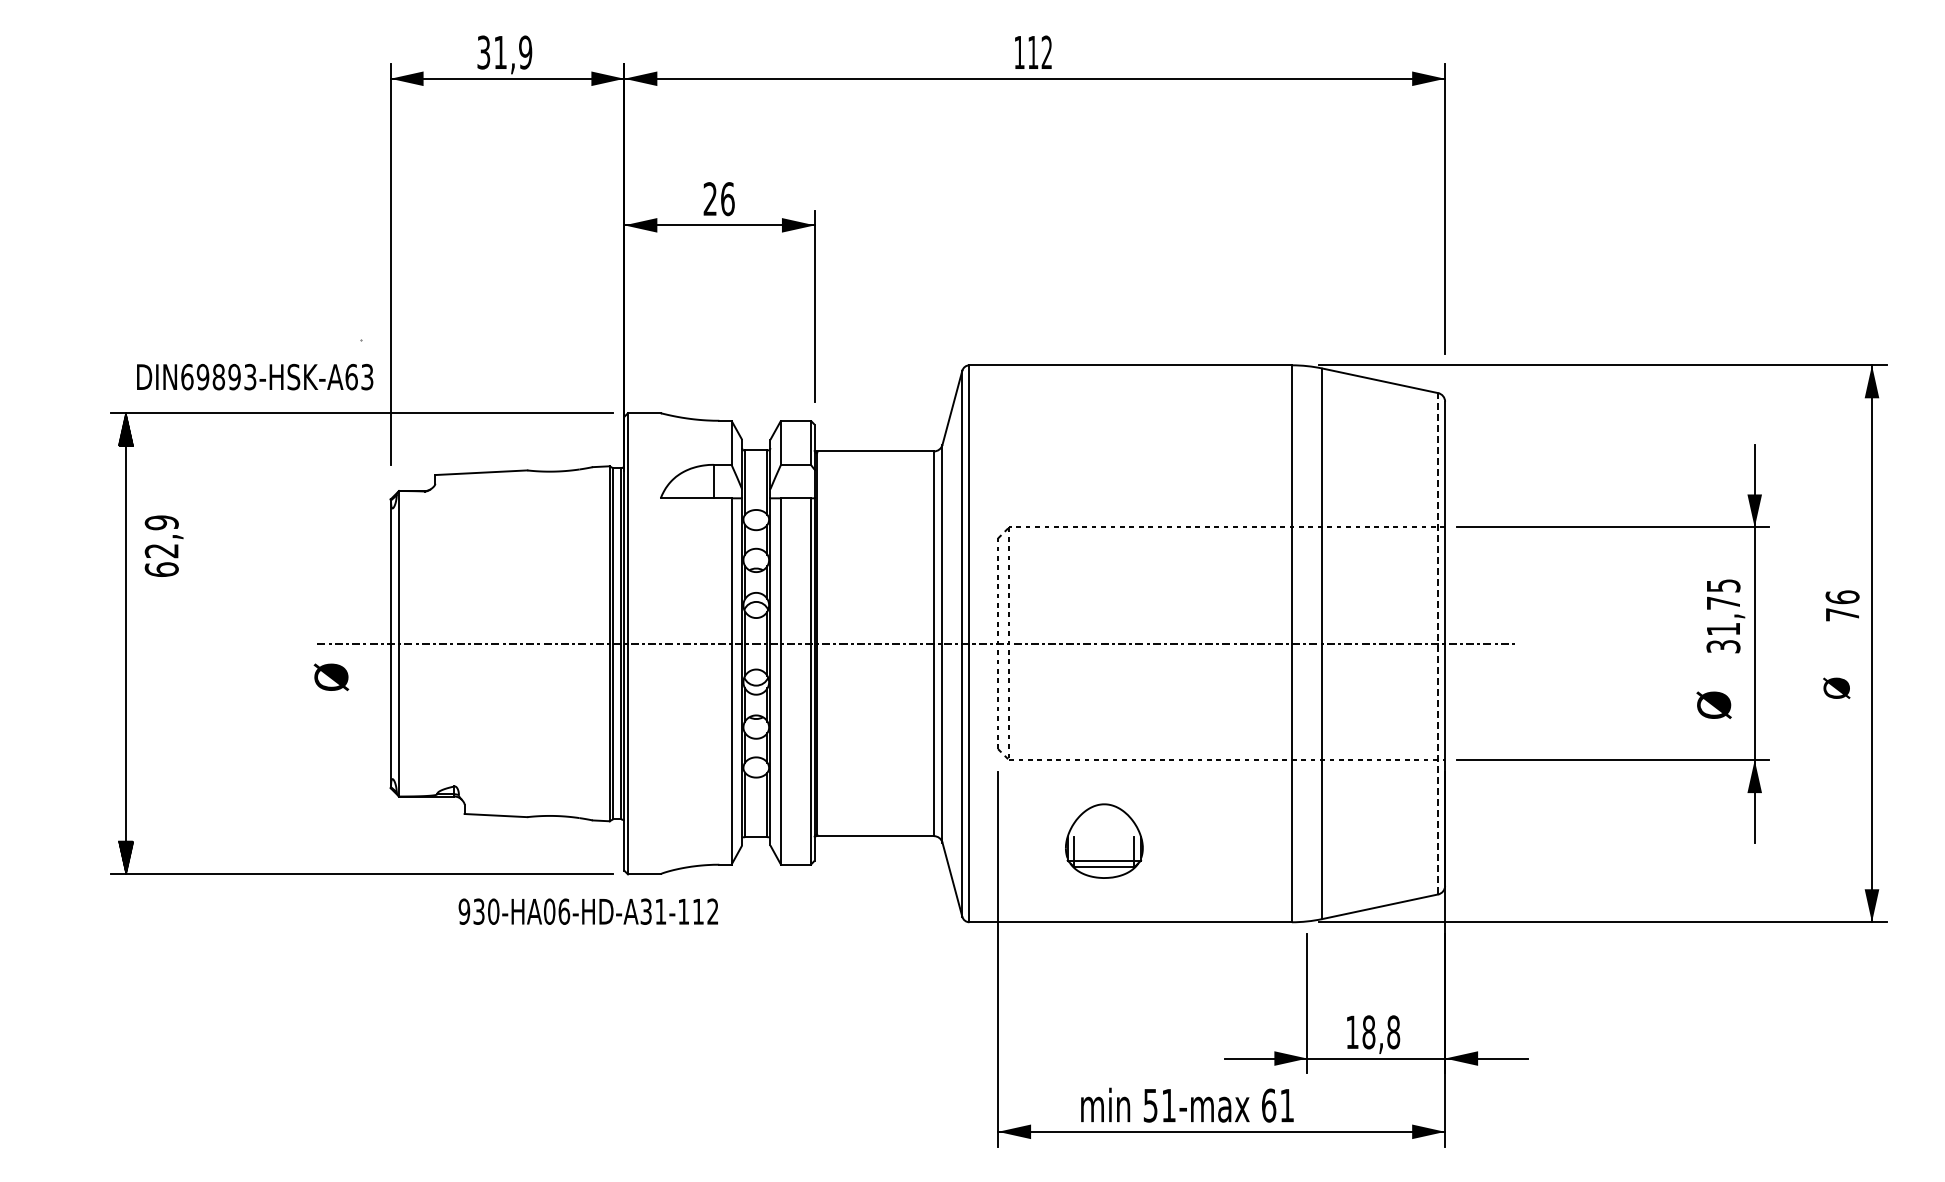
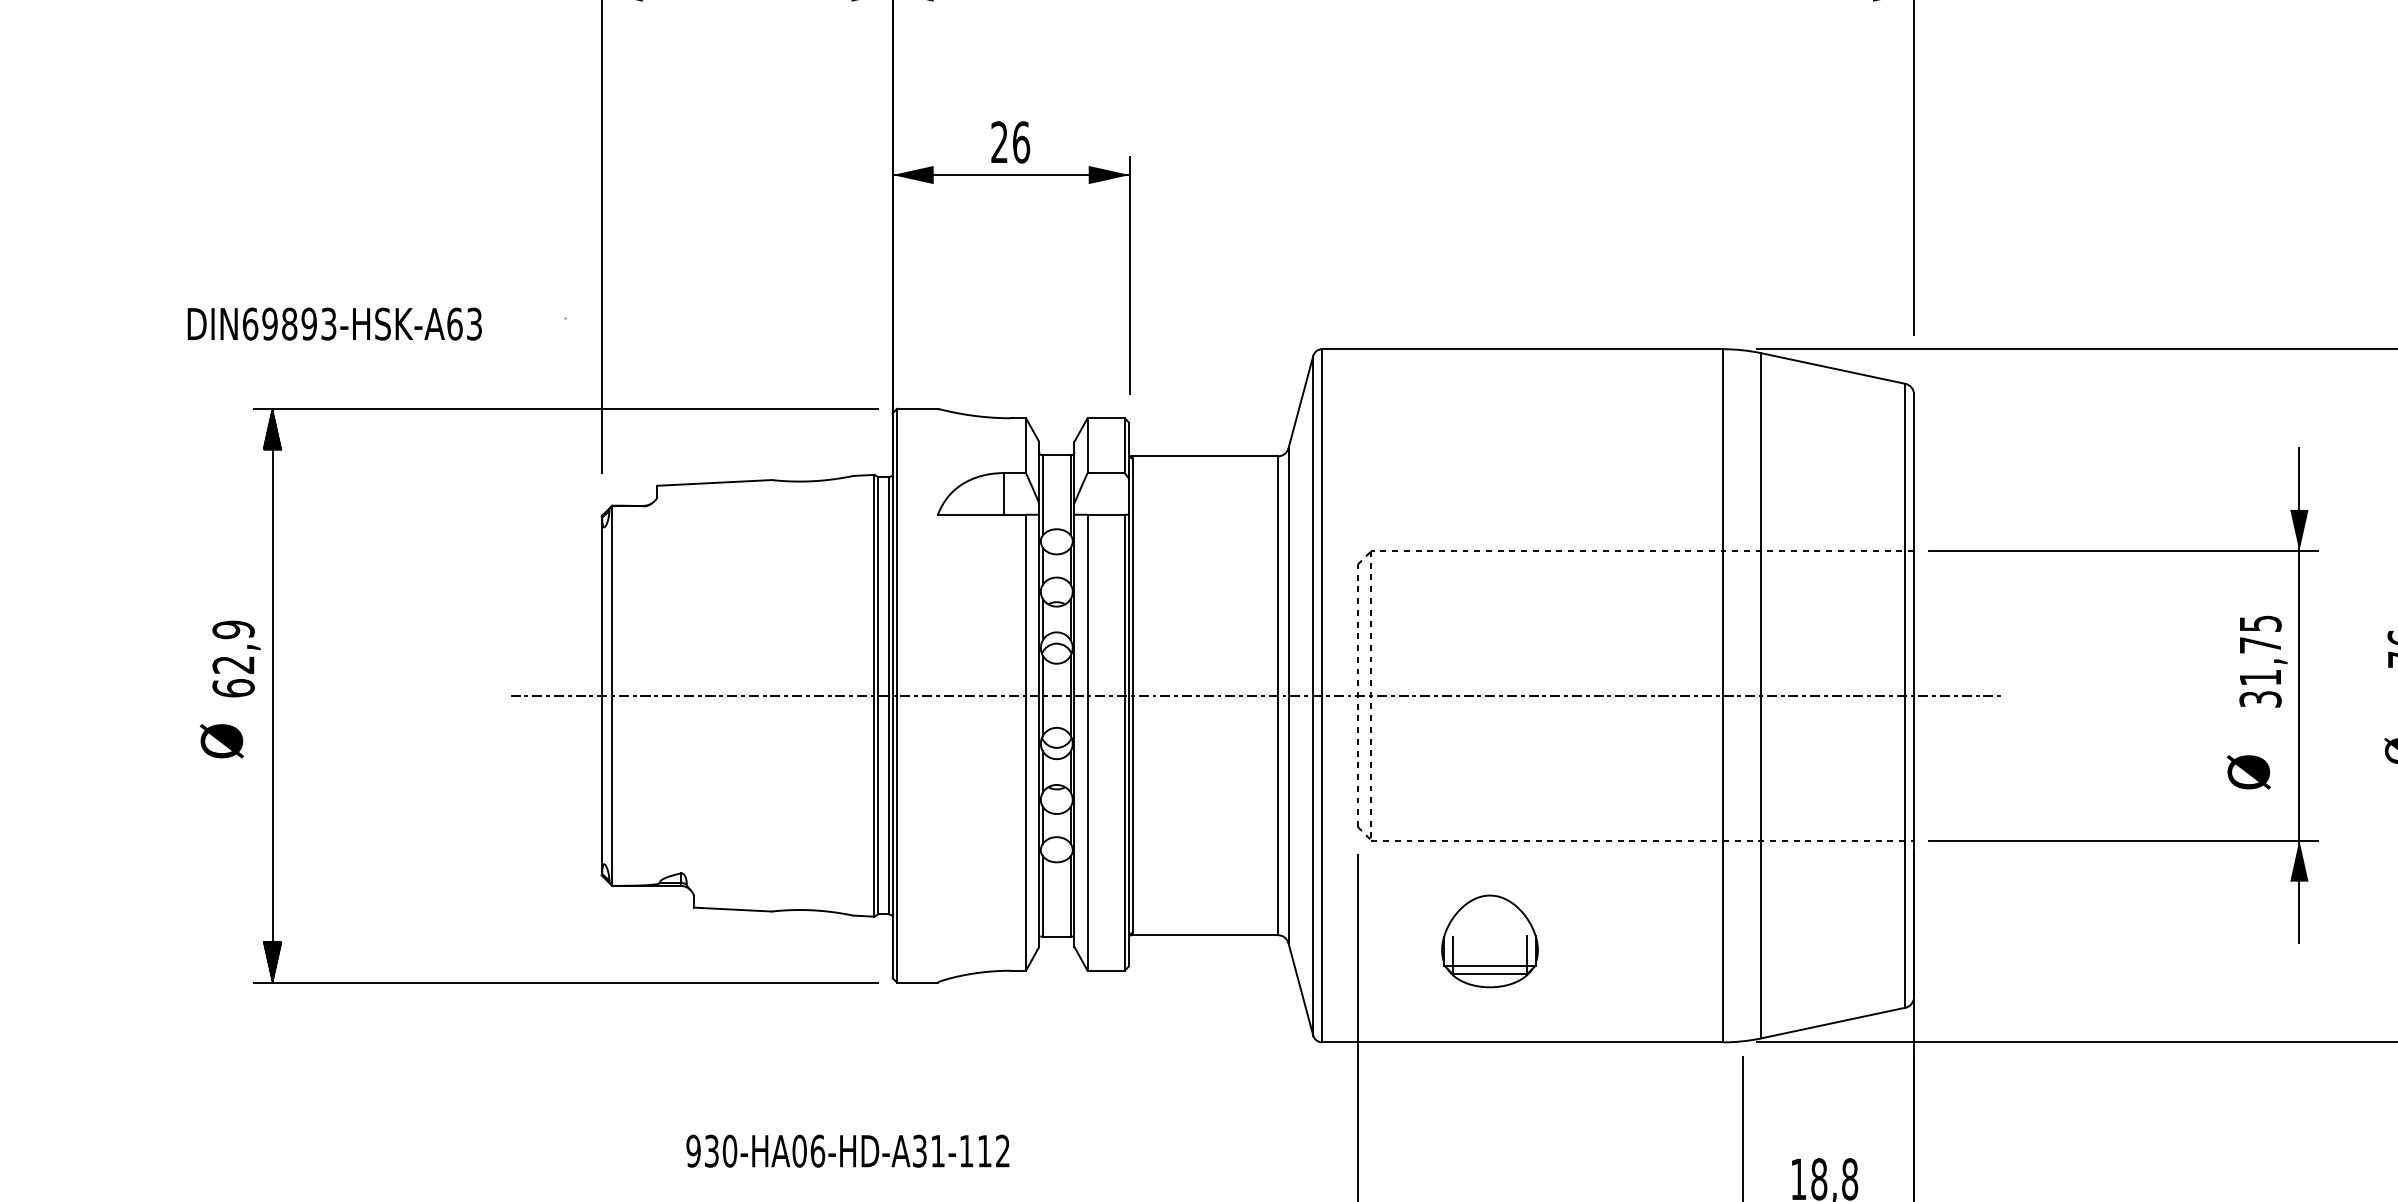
text: (255, 377) -> (335, 324), moved
text: (163, 545) -> (235, 658), moved
line: (1438, 643) -> (1905, 695), dashed -> solid
text: (331, 676) -> (222, 740), moved
text: (587, 911) -> (846, 1150), moved

